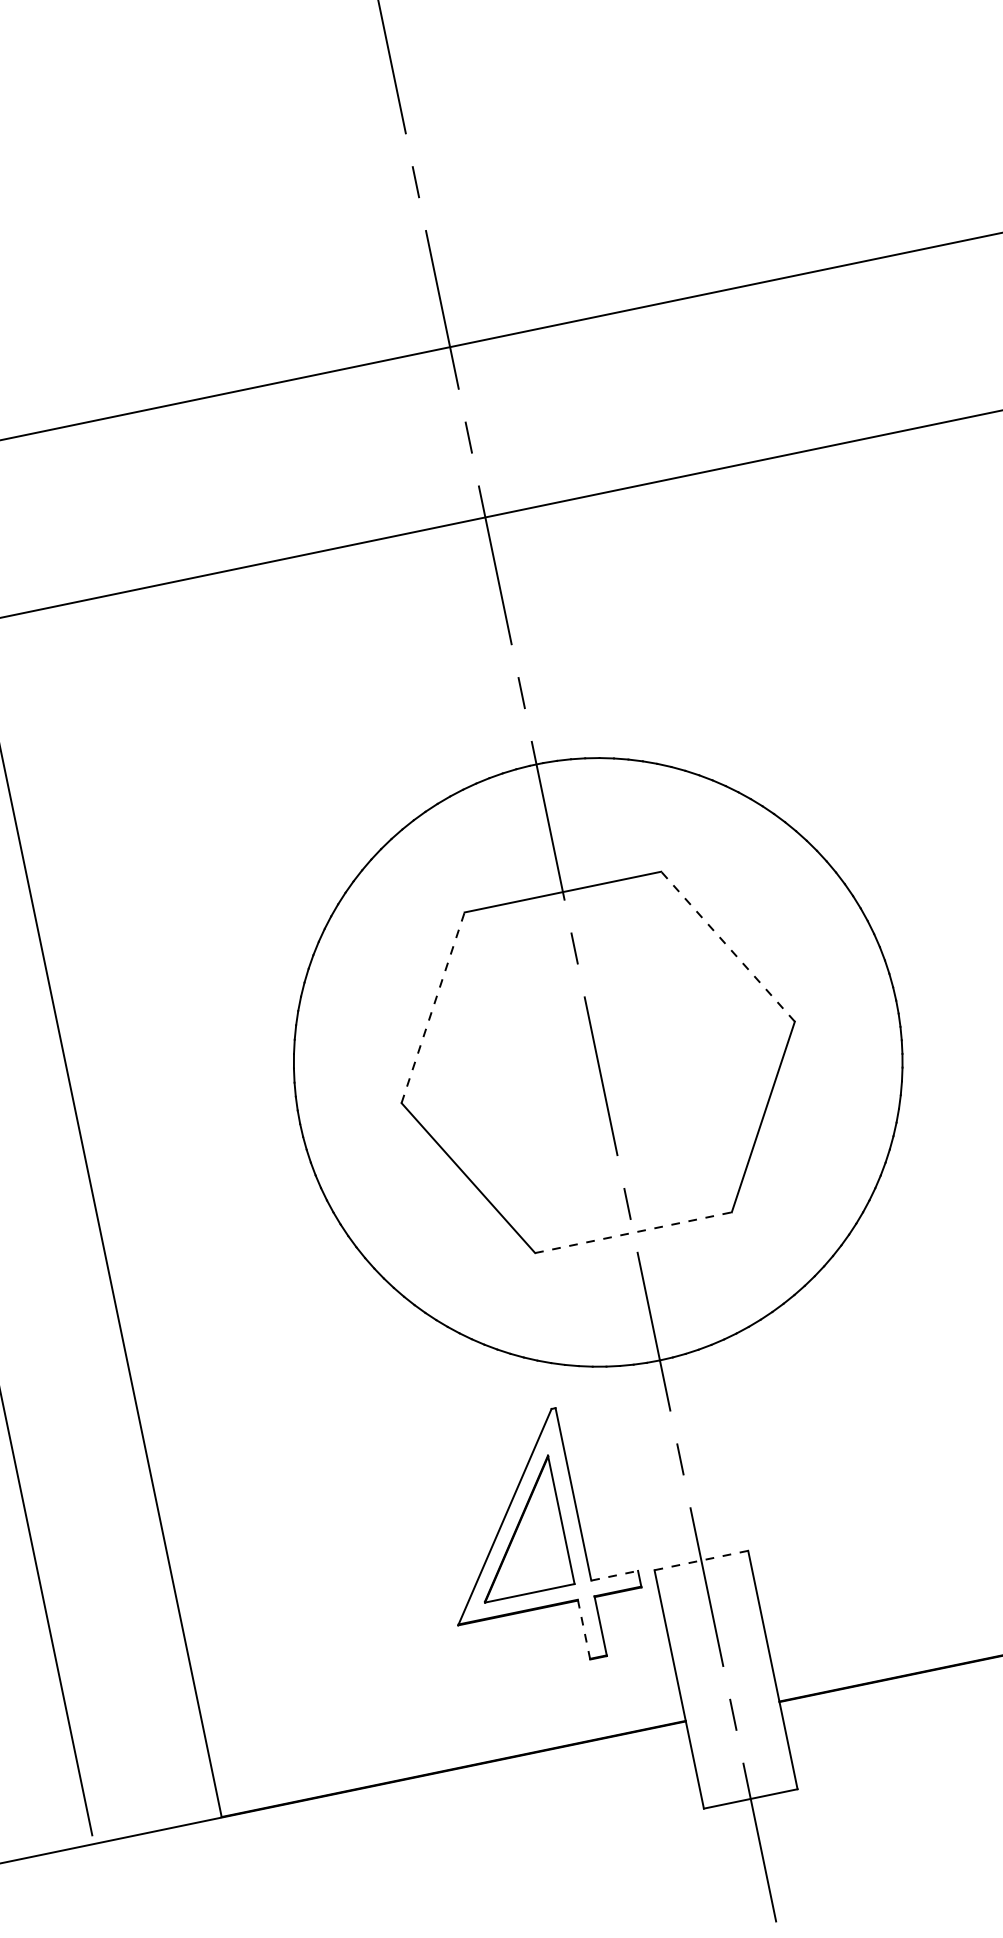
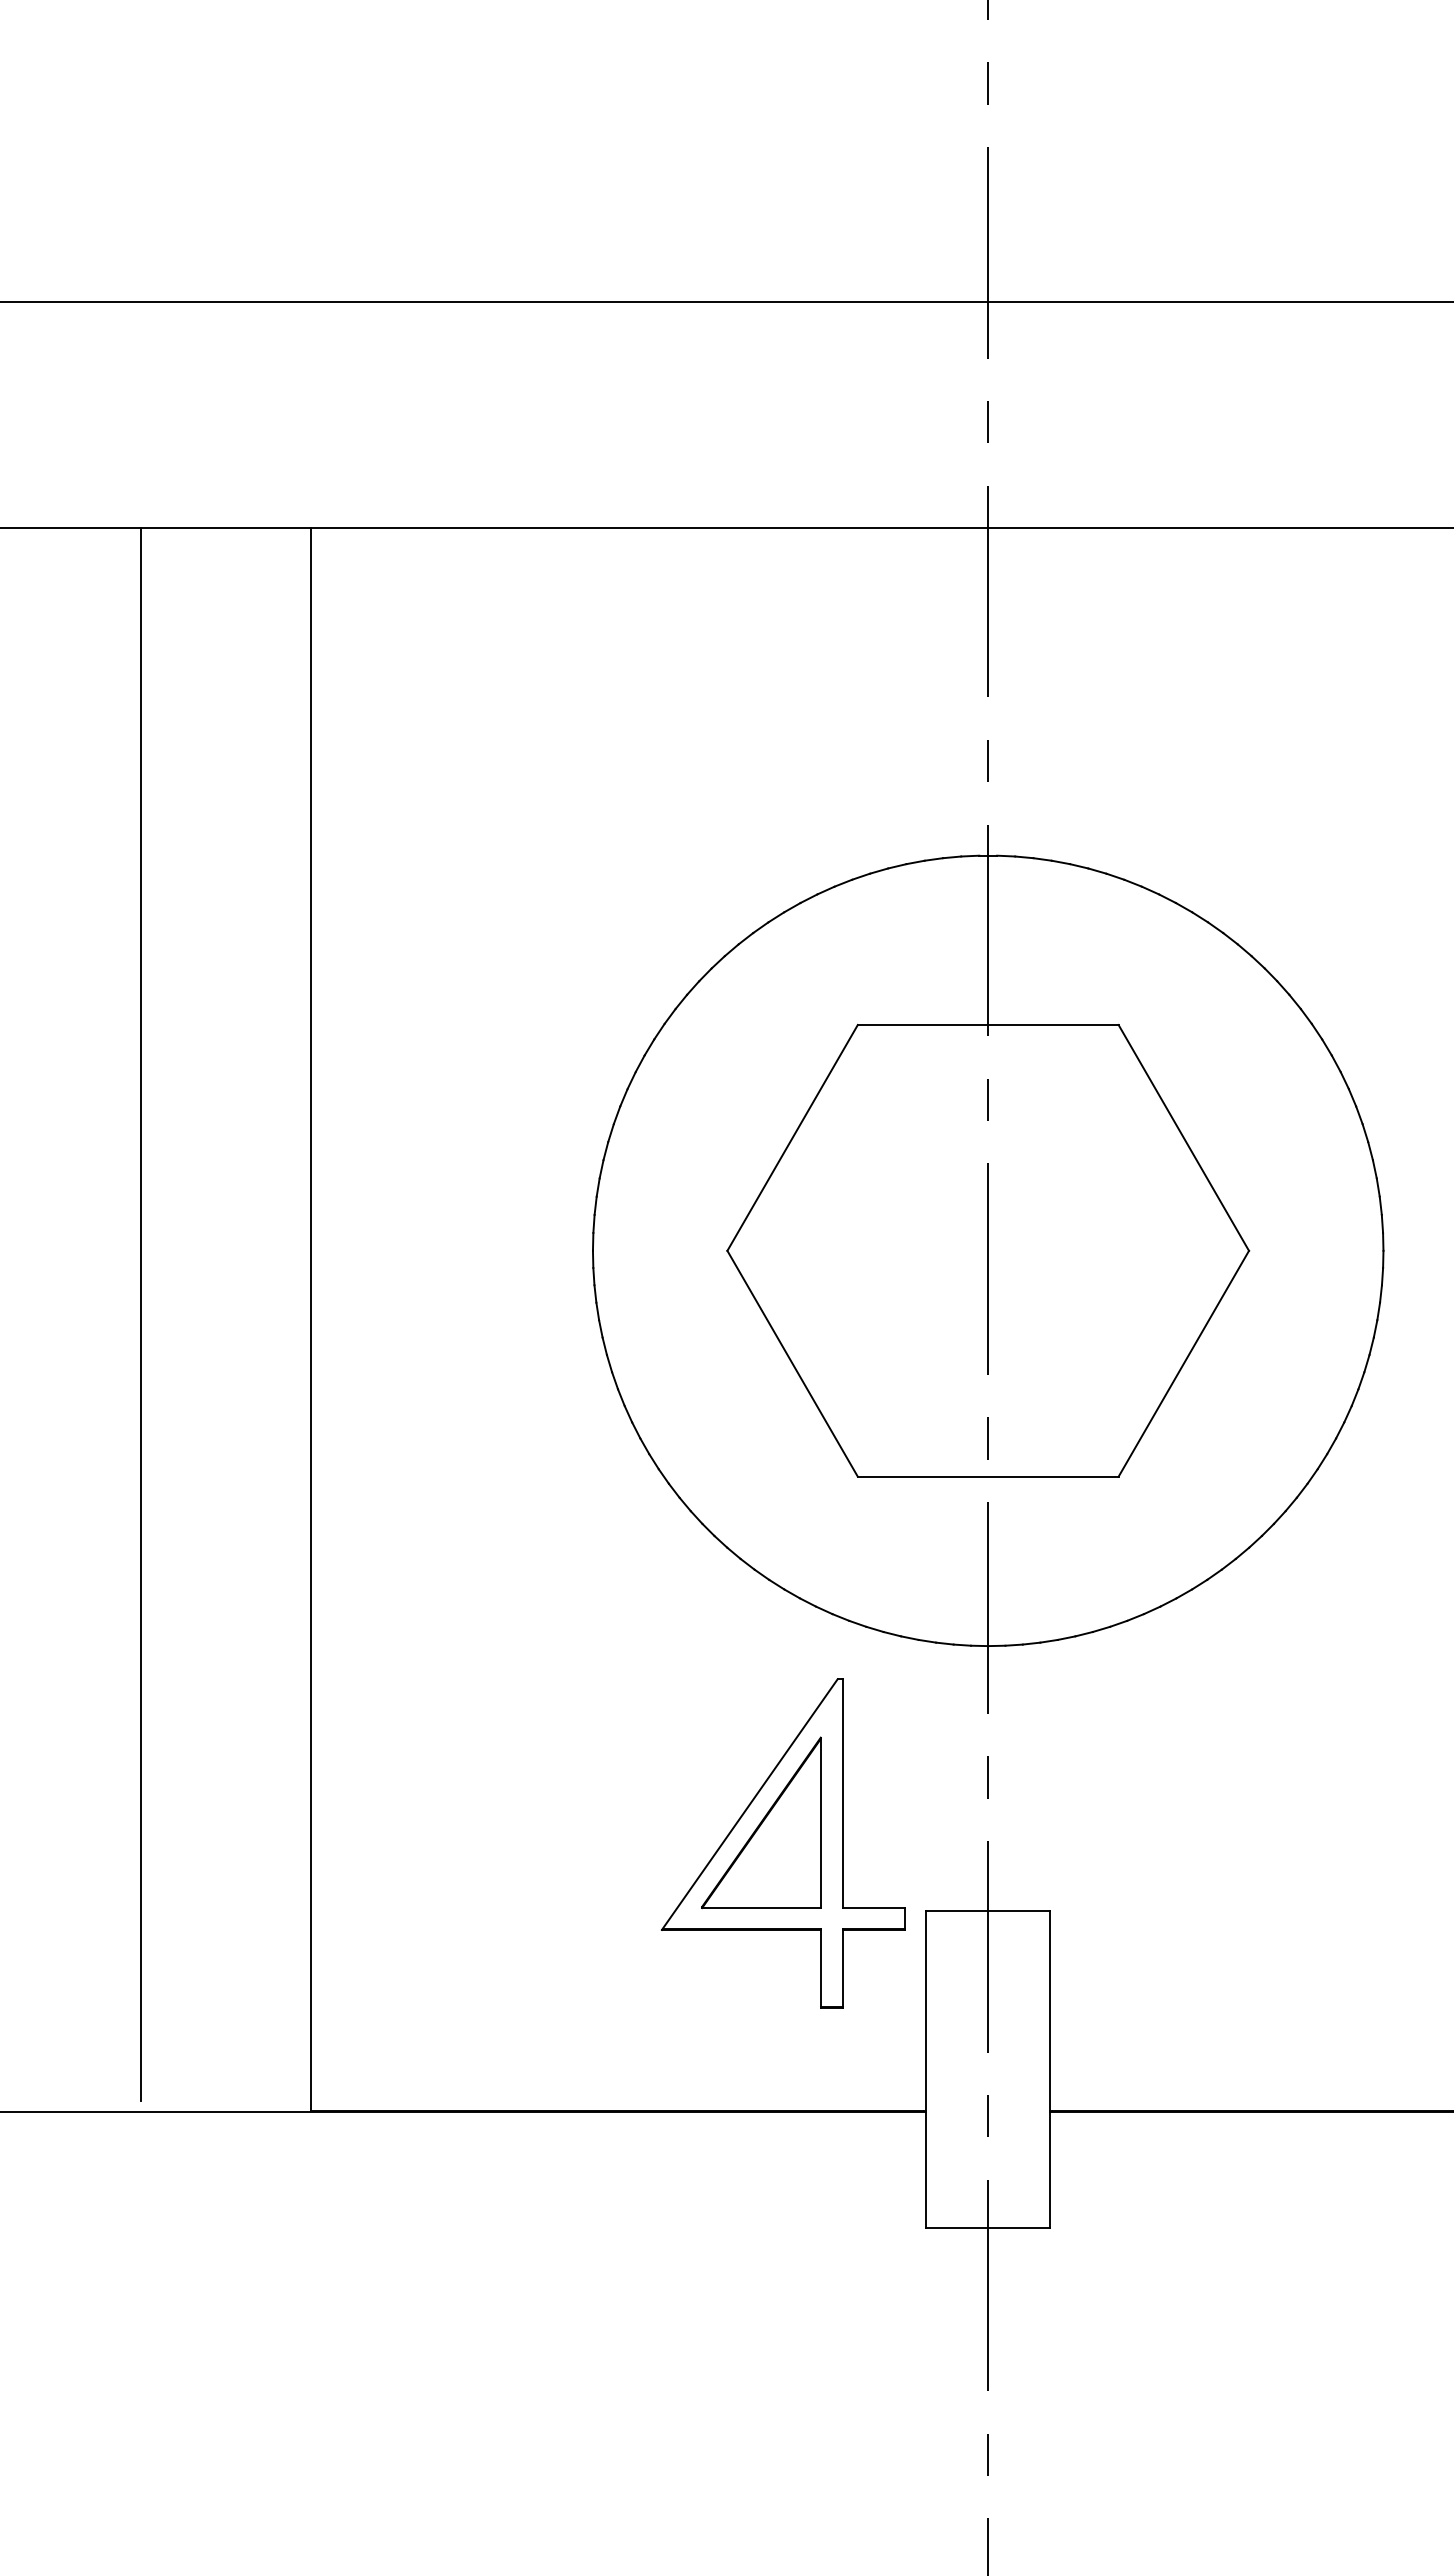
line: (727, 946) -> (1183, 1137), dashed -> solid
line: (432, 1007) -> (792, 1137), dashed -> solid
line: (633, 1232) -> (988, 1476), dashed -> solid
line: (701, 1560) -> (988, 1911), dashed -> solid
line: (615, 1576) -> (874, 1908), dashed -> solid
line: (583, 1629) -> (820, 1968), dashed -> solid

